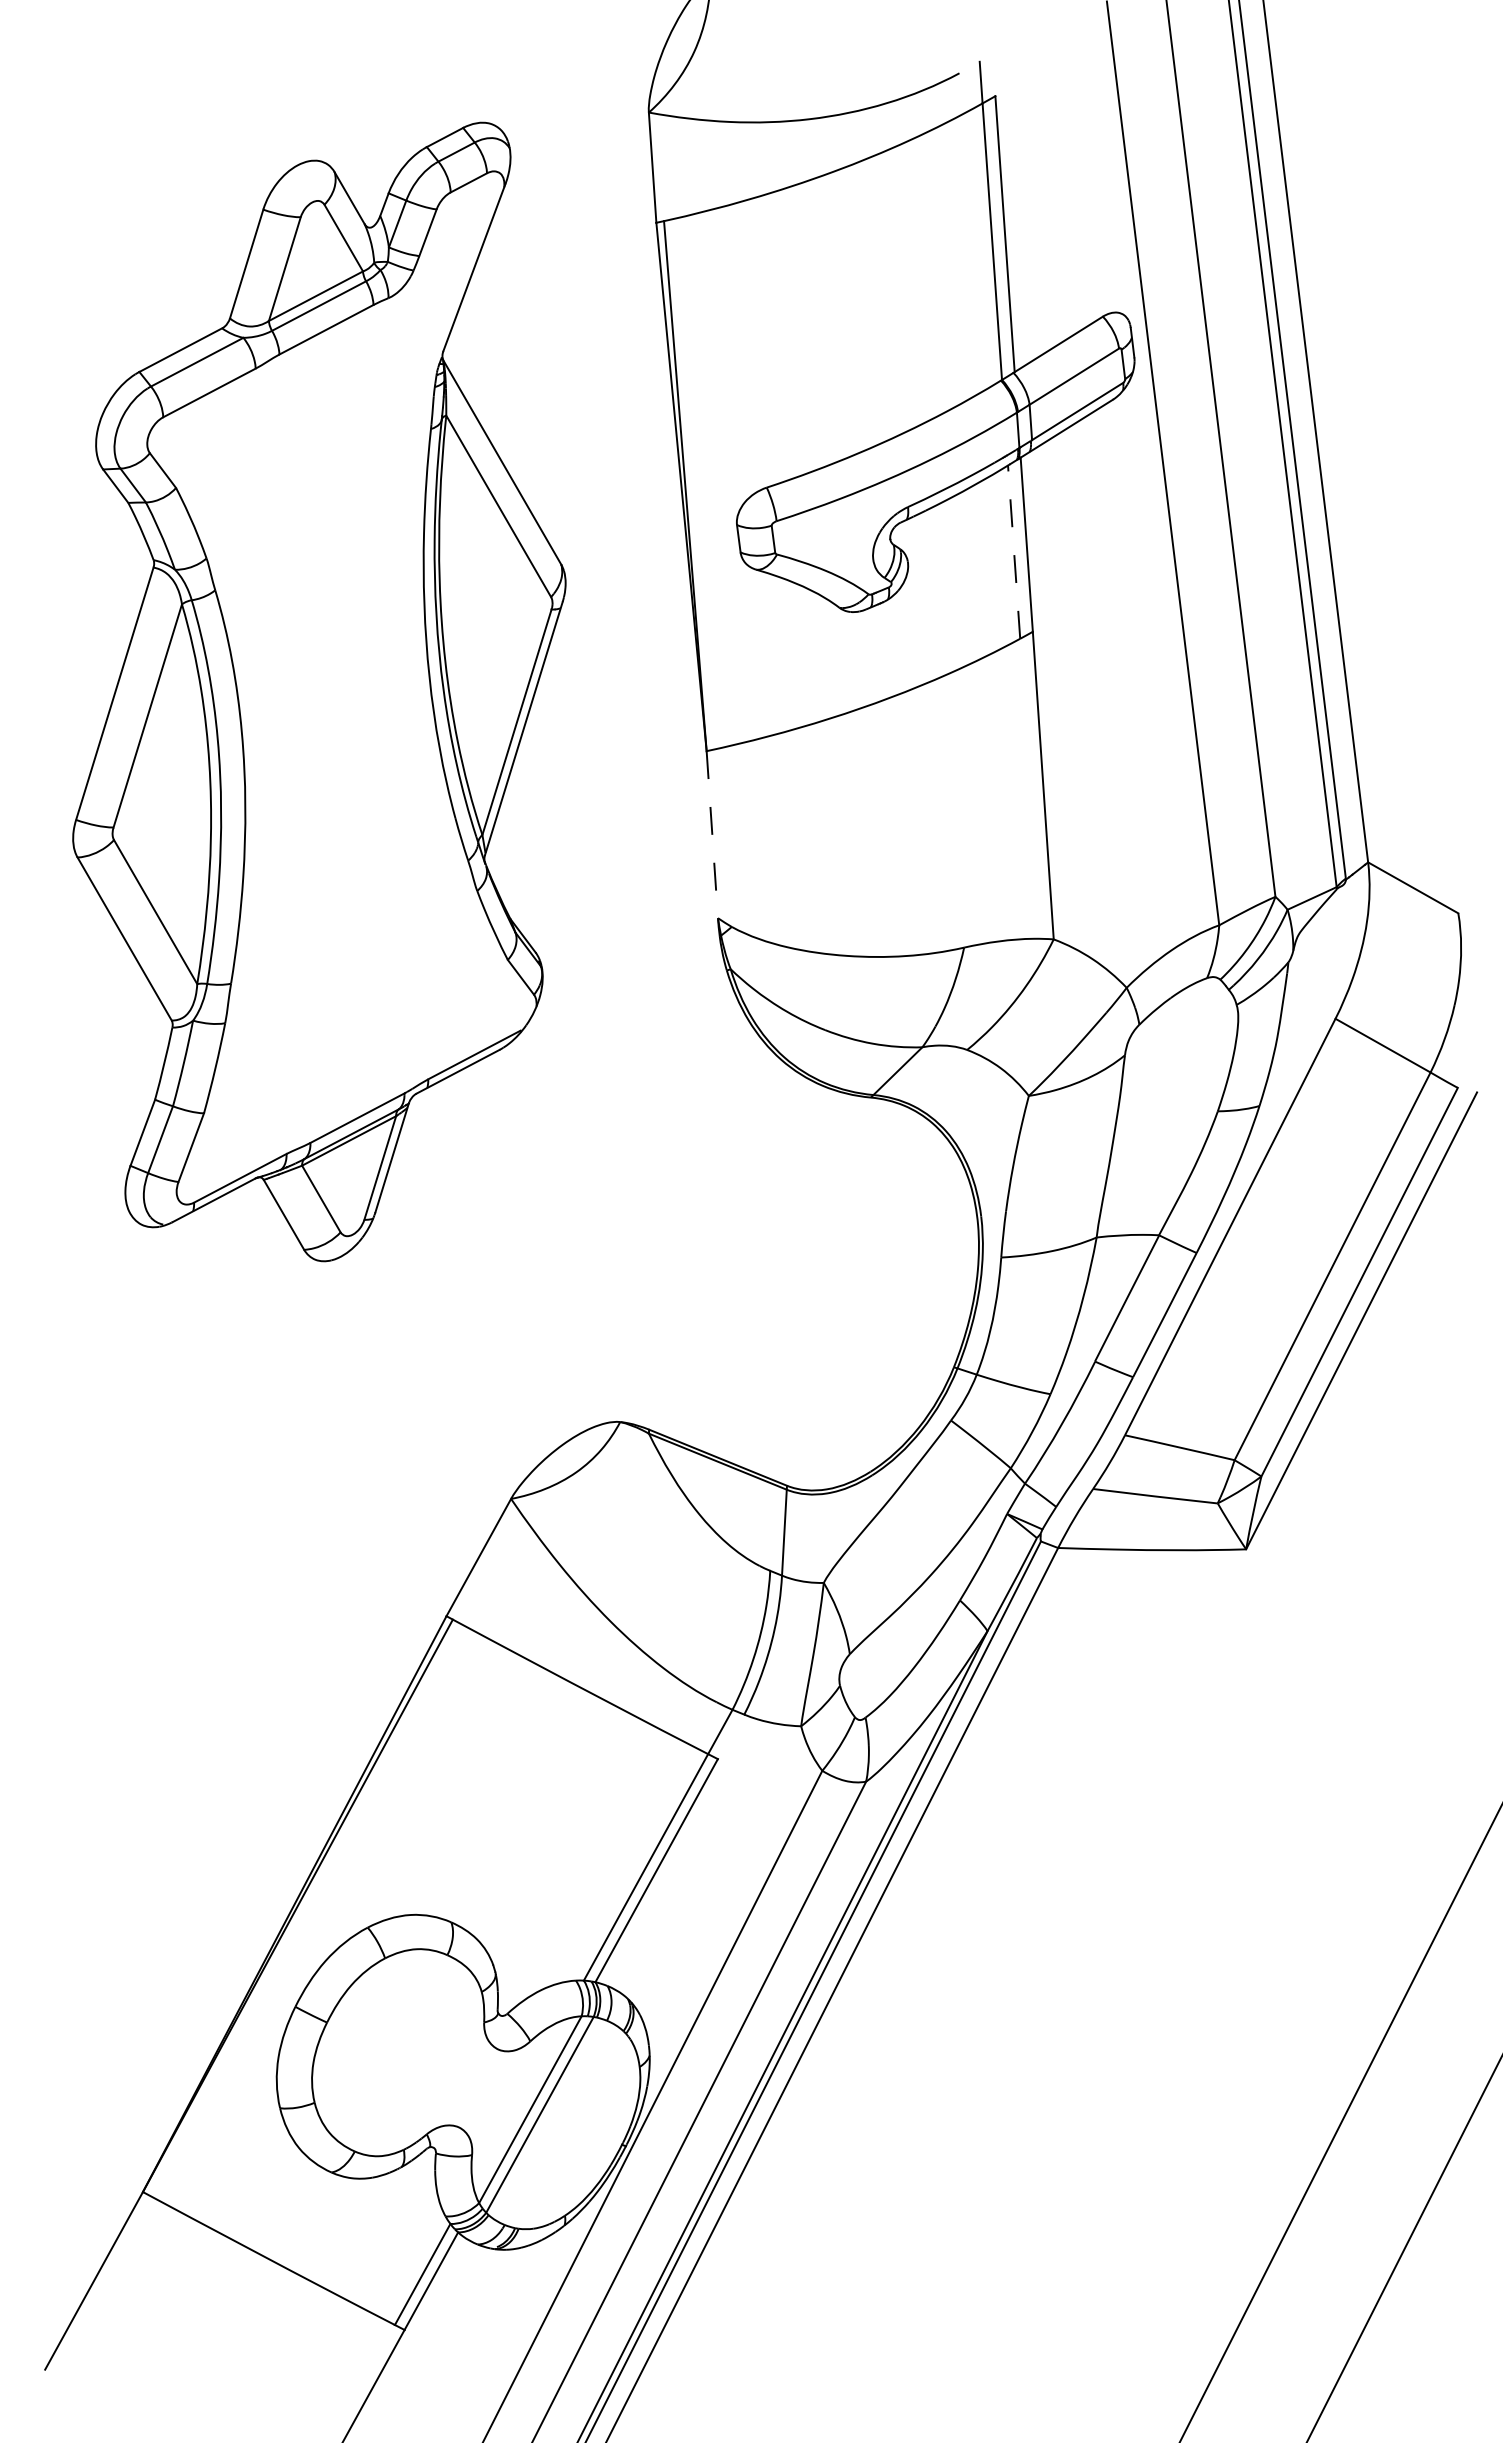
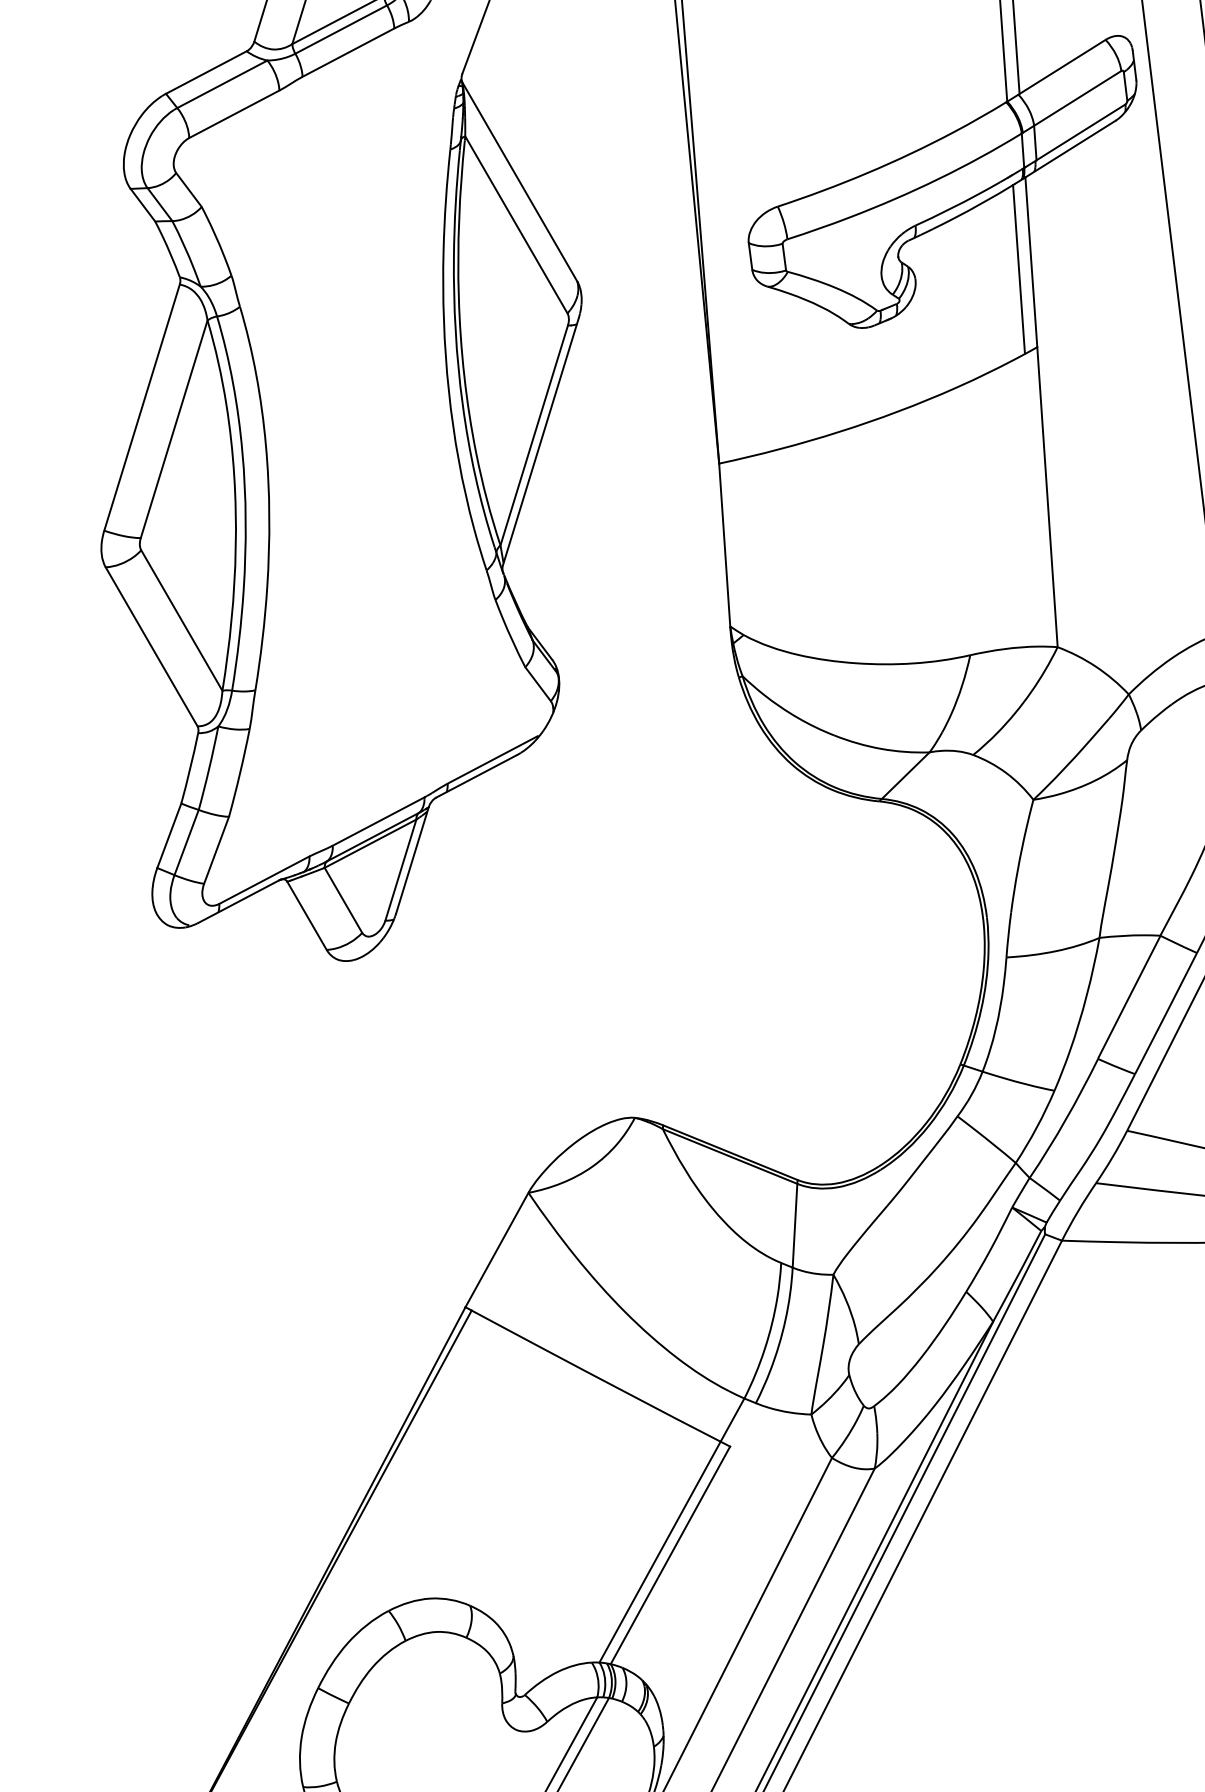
line: (1014, 552) -> (1019, 269), dashed -> solid
line: (712, 834) -> (724, 544), dashed -> solid

